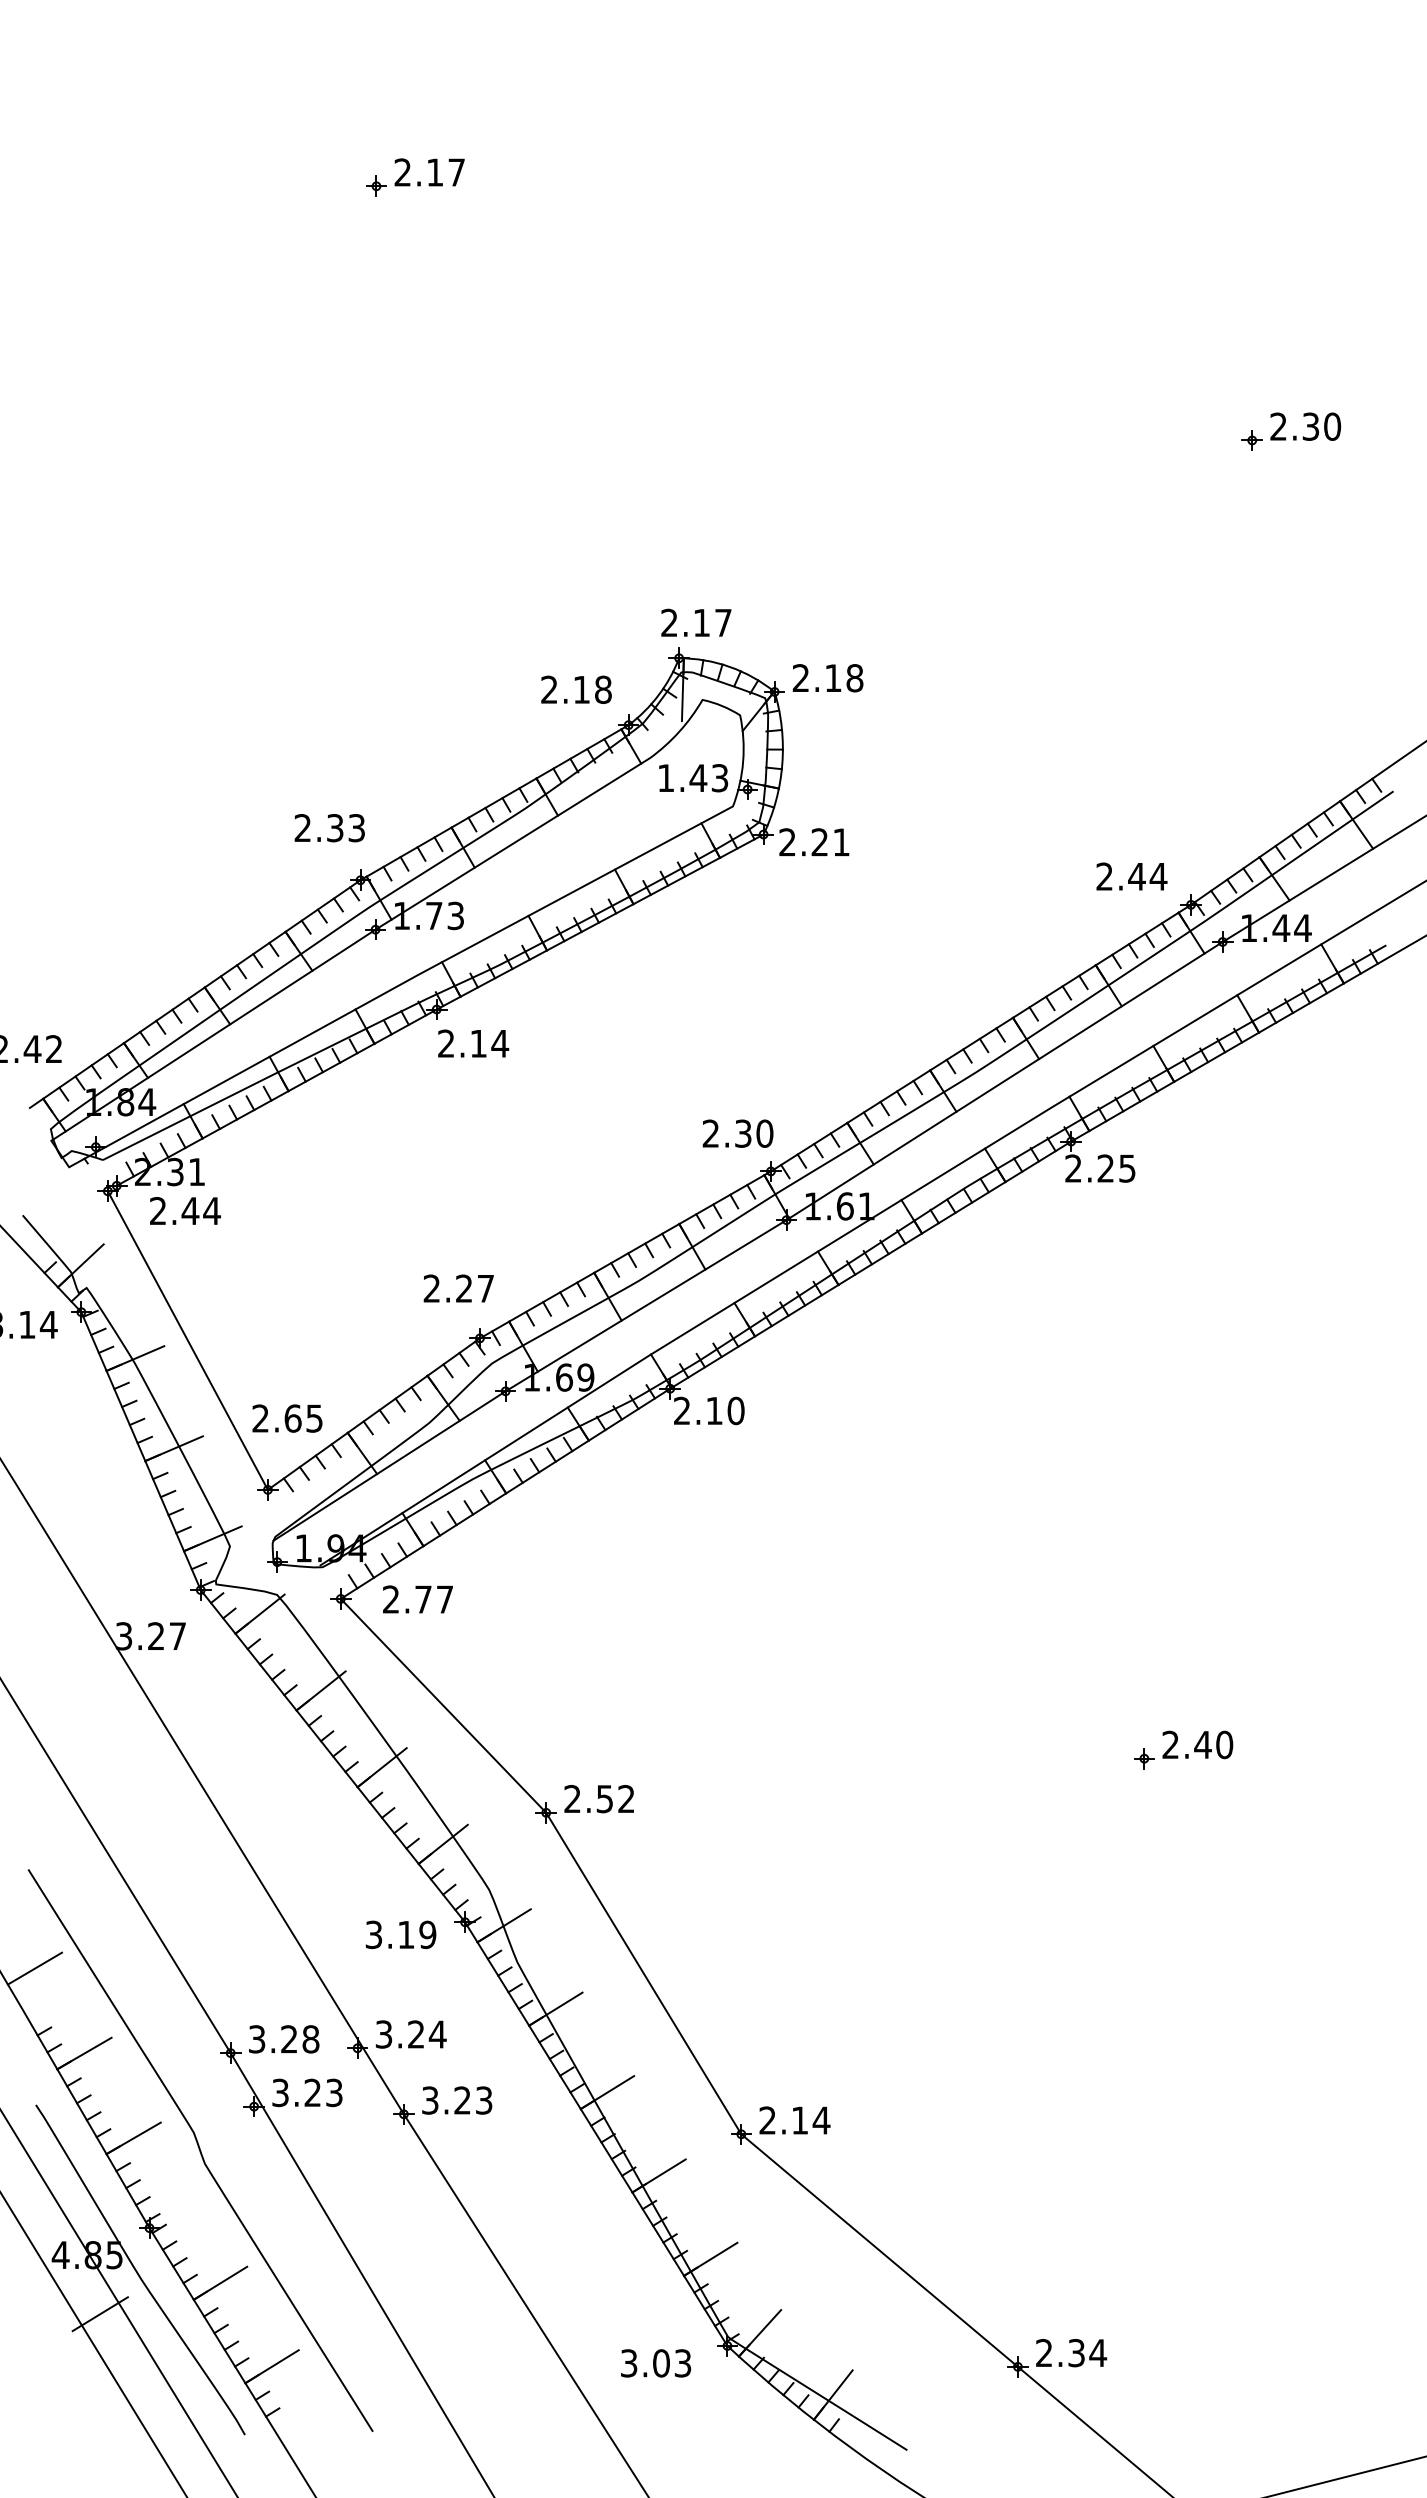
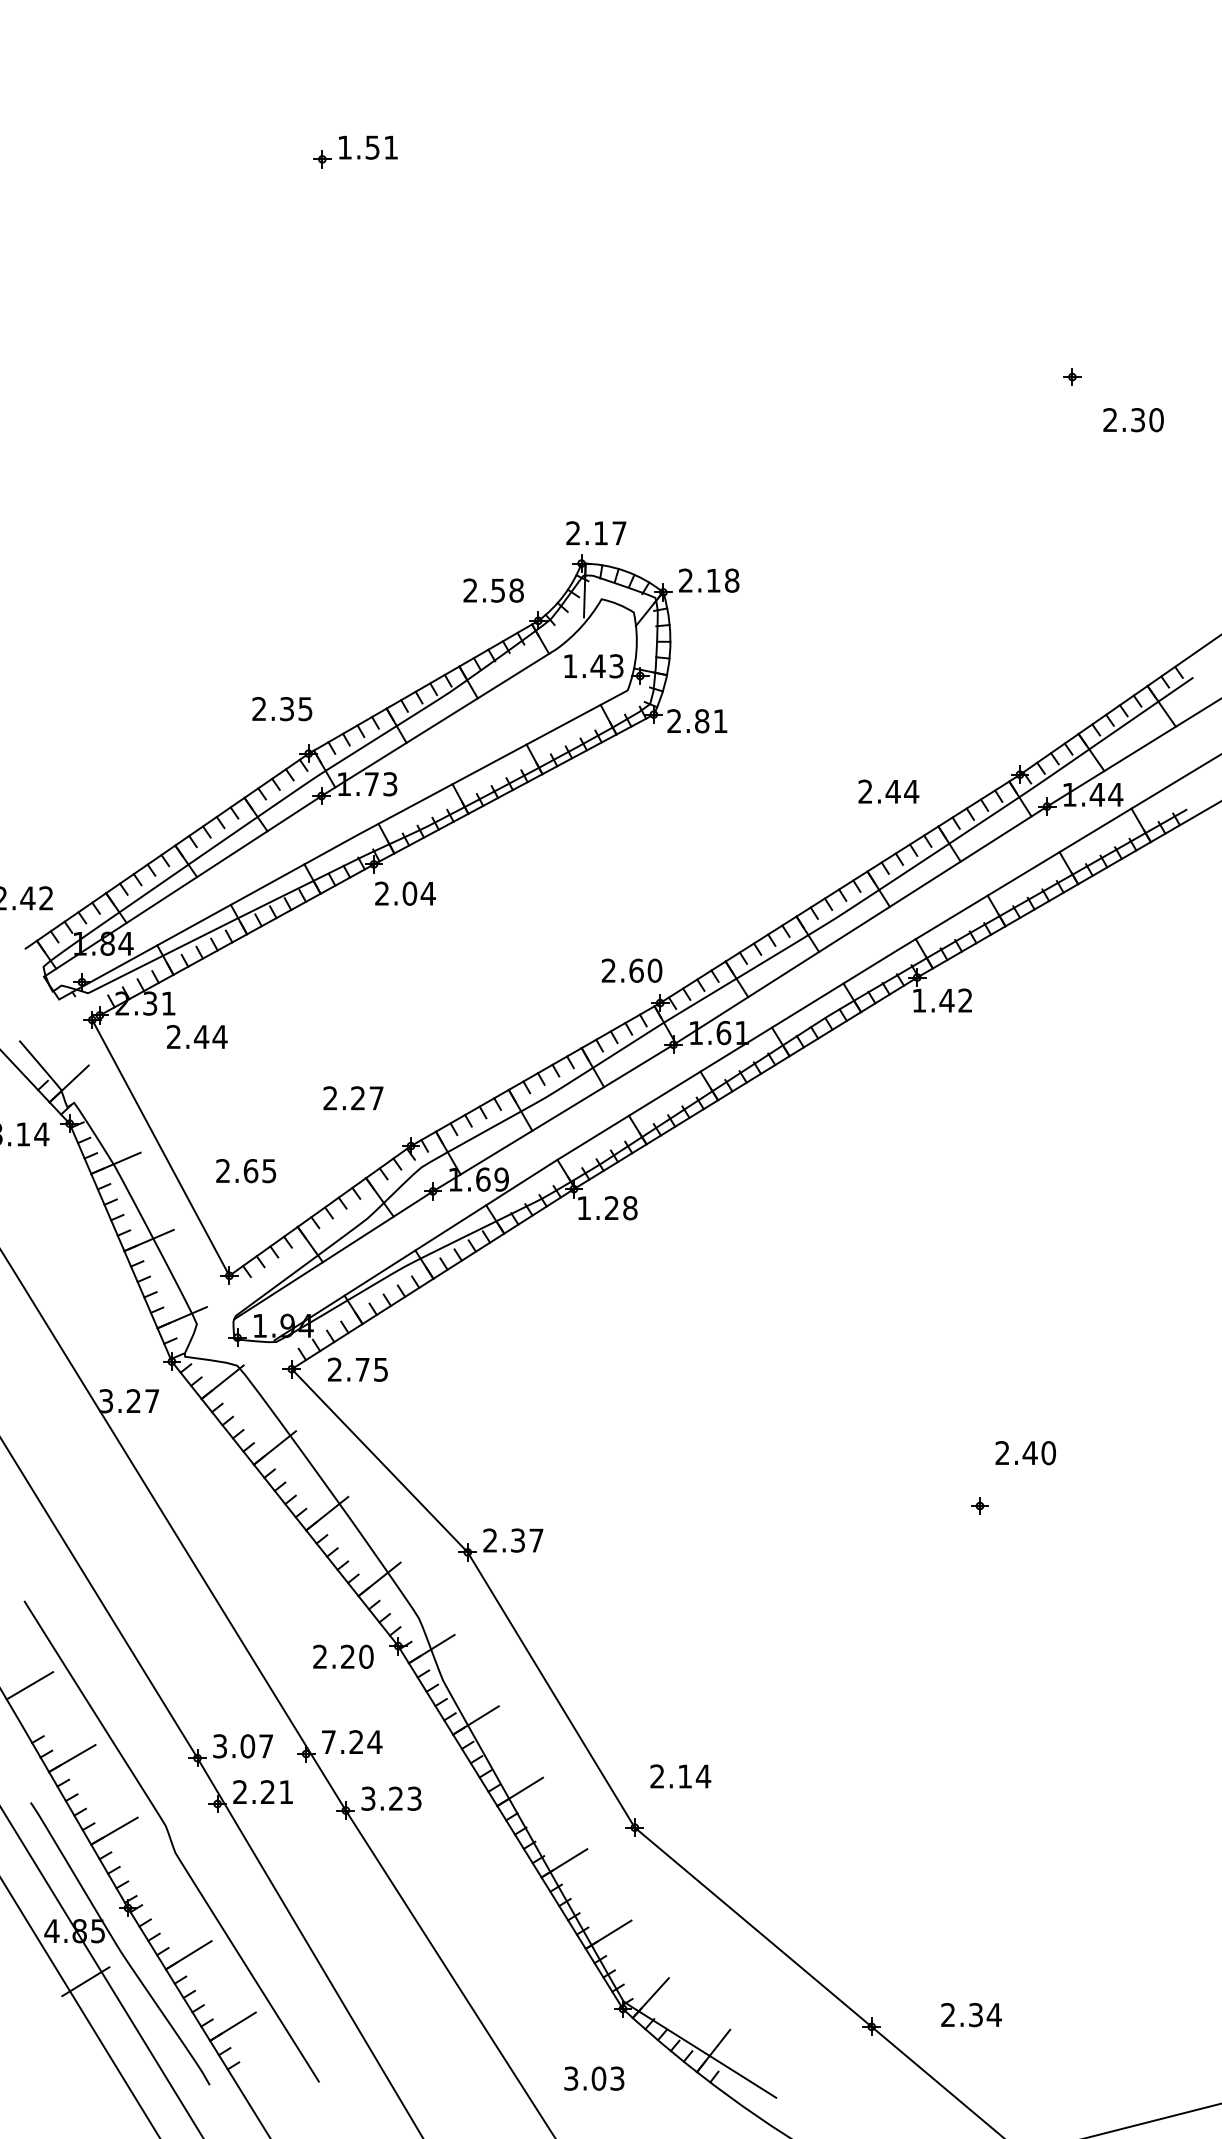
text: (429, 172) -> (367, 147), 2.17 -> 1.51
text: (1305, 426) -> (1133, 419), moved
text: (581, 689) -> (497, 590), 2.18 -> 2.58
text: (356, 827) -> (305, 708), 2.33 -> 2.35
text: (819, 842) -> (701, 721), 2.21 -> 2.81
text: (1131, 876) -> (888, 791), moved
text: (478, 1043) -> (409, 893), 2.14 -> 2.04
text: (743, 1133) -> (636, 970), 2.30 -> 2.60
text: (1100, 1168) -> (942, 1000), 2.25 -> 1.42
text: (185, 1210) -> (197, 1036), moved
text: (458, 1288) -> (353, 1098), moved
text: (709, 1410) -> (607, 1207), 2.10 -> 1.28
text: (287, 1418) -> (246, 1170), moved
text: (444, 1599) -> (380, 1369), 2.77 -> 2.75
text: (1197, 1744) -> (1025, 1452), moved
text: (615, 1798) -> (527, 1540), 2.52 -> 2.37
text: (400, 1934) -> (342, 1656), 3.19 -> 2.20
text: (383, 2034) -> (328, 1742), 3.24 -> 7.24
text: (300, 2039) -> (257, 1746), 3.28 -> 3.07
text: (307, 2092) -> (263, 1791), 3.23 -> 2.21
text: (794, 2120) -> (680, 1776), moved
text: (1071, 2353) -> (971, 2015), moved
text: (656, 2363) -> (594, 2078), moved

